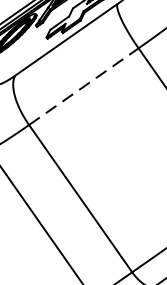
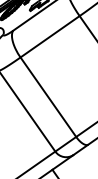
line: (84, 86) -> (50, 36), dashed -> solid

